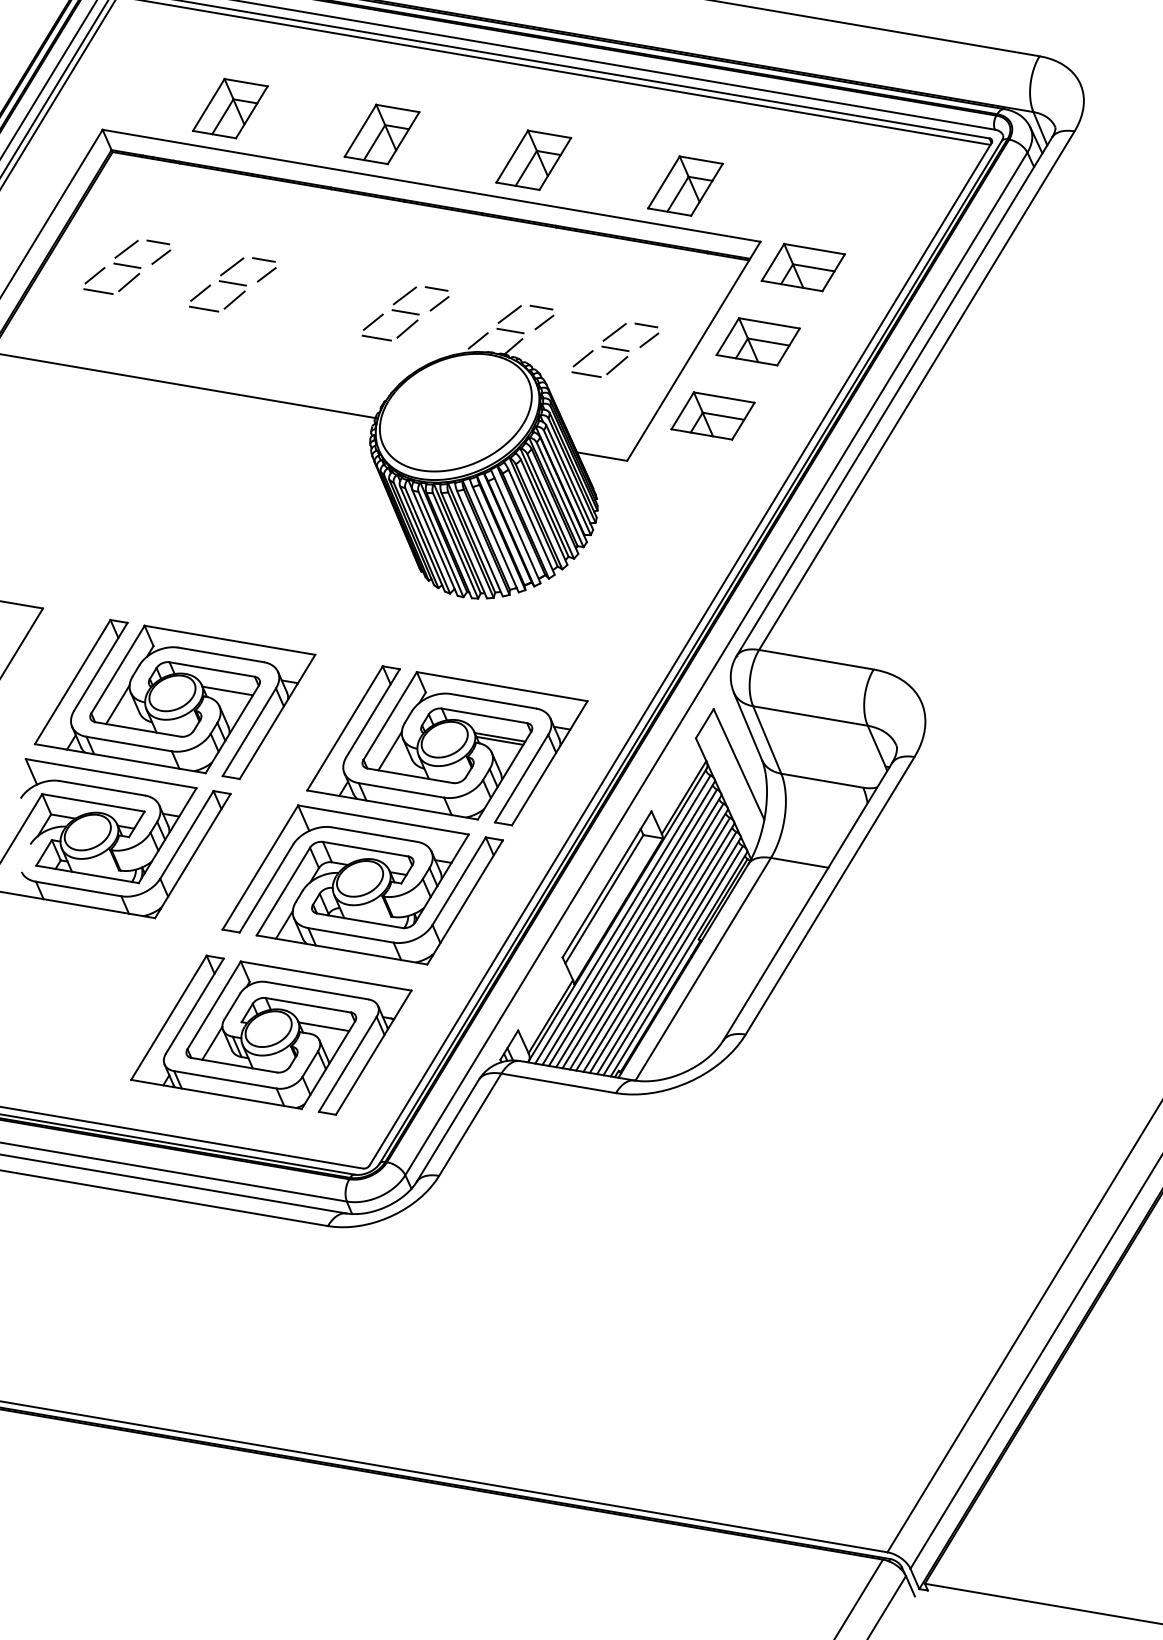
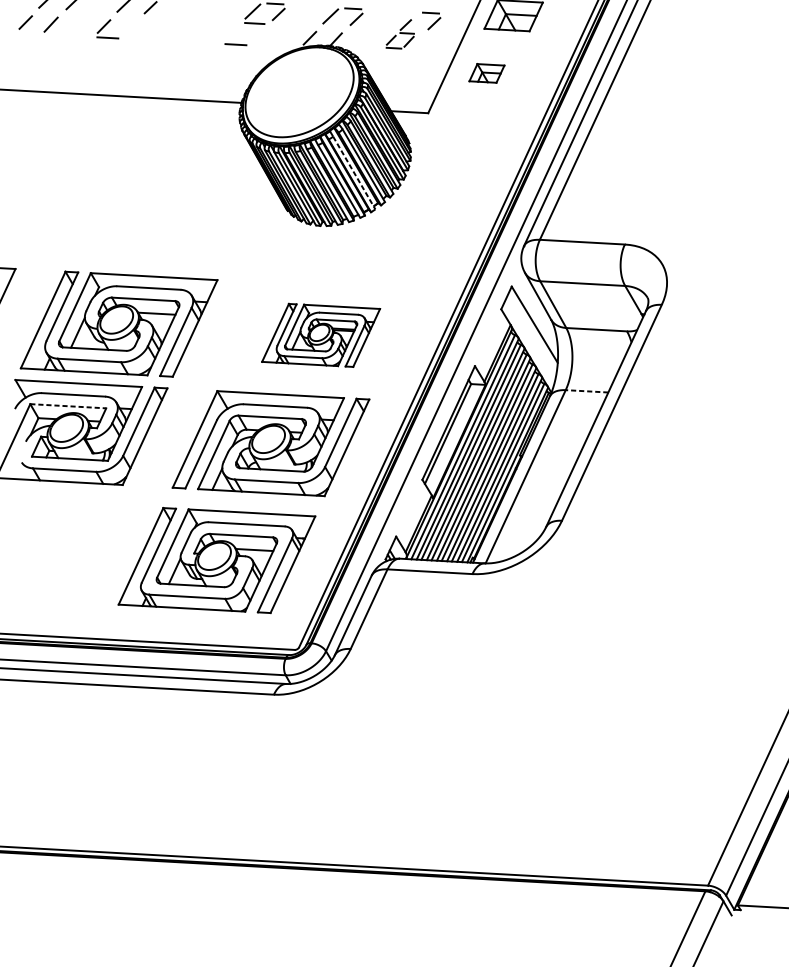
line: (127, 265) -> (48, 12), removed
line: (232, 283) -> (126, 16), removed
line: (98, 291) -> (29, 33), removed
line: (234, 299) -> (129, 28), removed
line: (372, 321) -> (231, 32), removed
line: (407, 328) -> (257, 35), removed
line: (510, 330) -> (332, 28), removed
part: (600, 350) -> (399, 35), size x0.7
part: (712, 415) -> (486, 73), size x0.6
line: (517, 531) -> (354, 173), solid -> dashed
part: (447, 745) -> (321, 335), size x0.6
line: (93, 802) -> (68, 405), solid -> dashed
line: (799, 862) -> (586, 391), solid -> dashed

